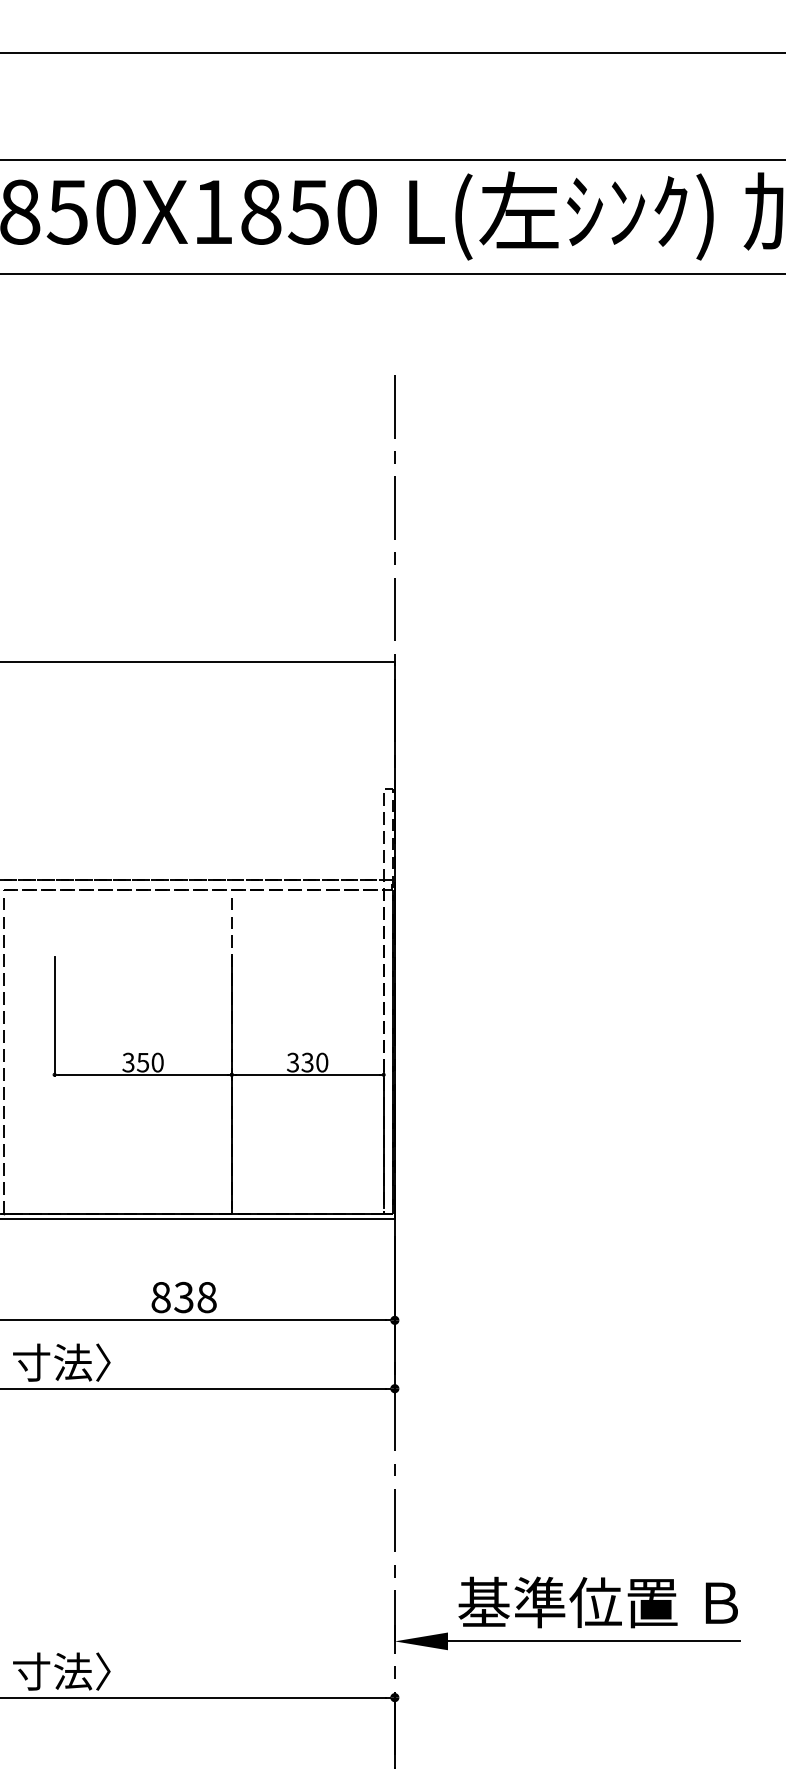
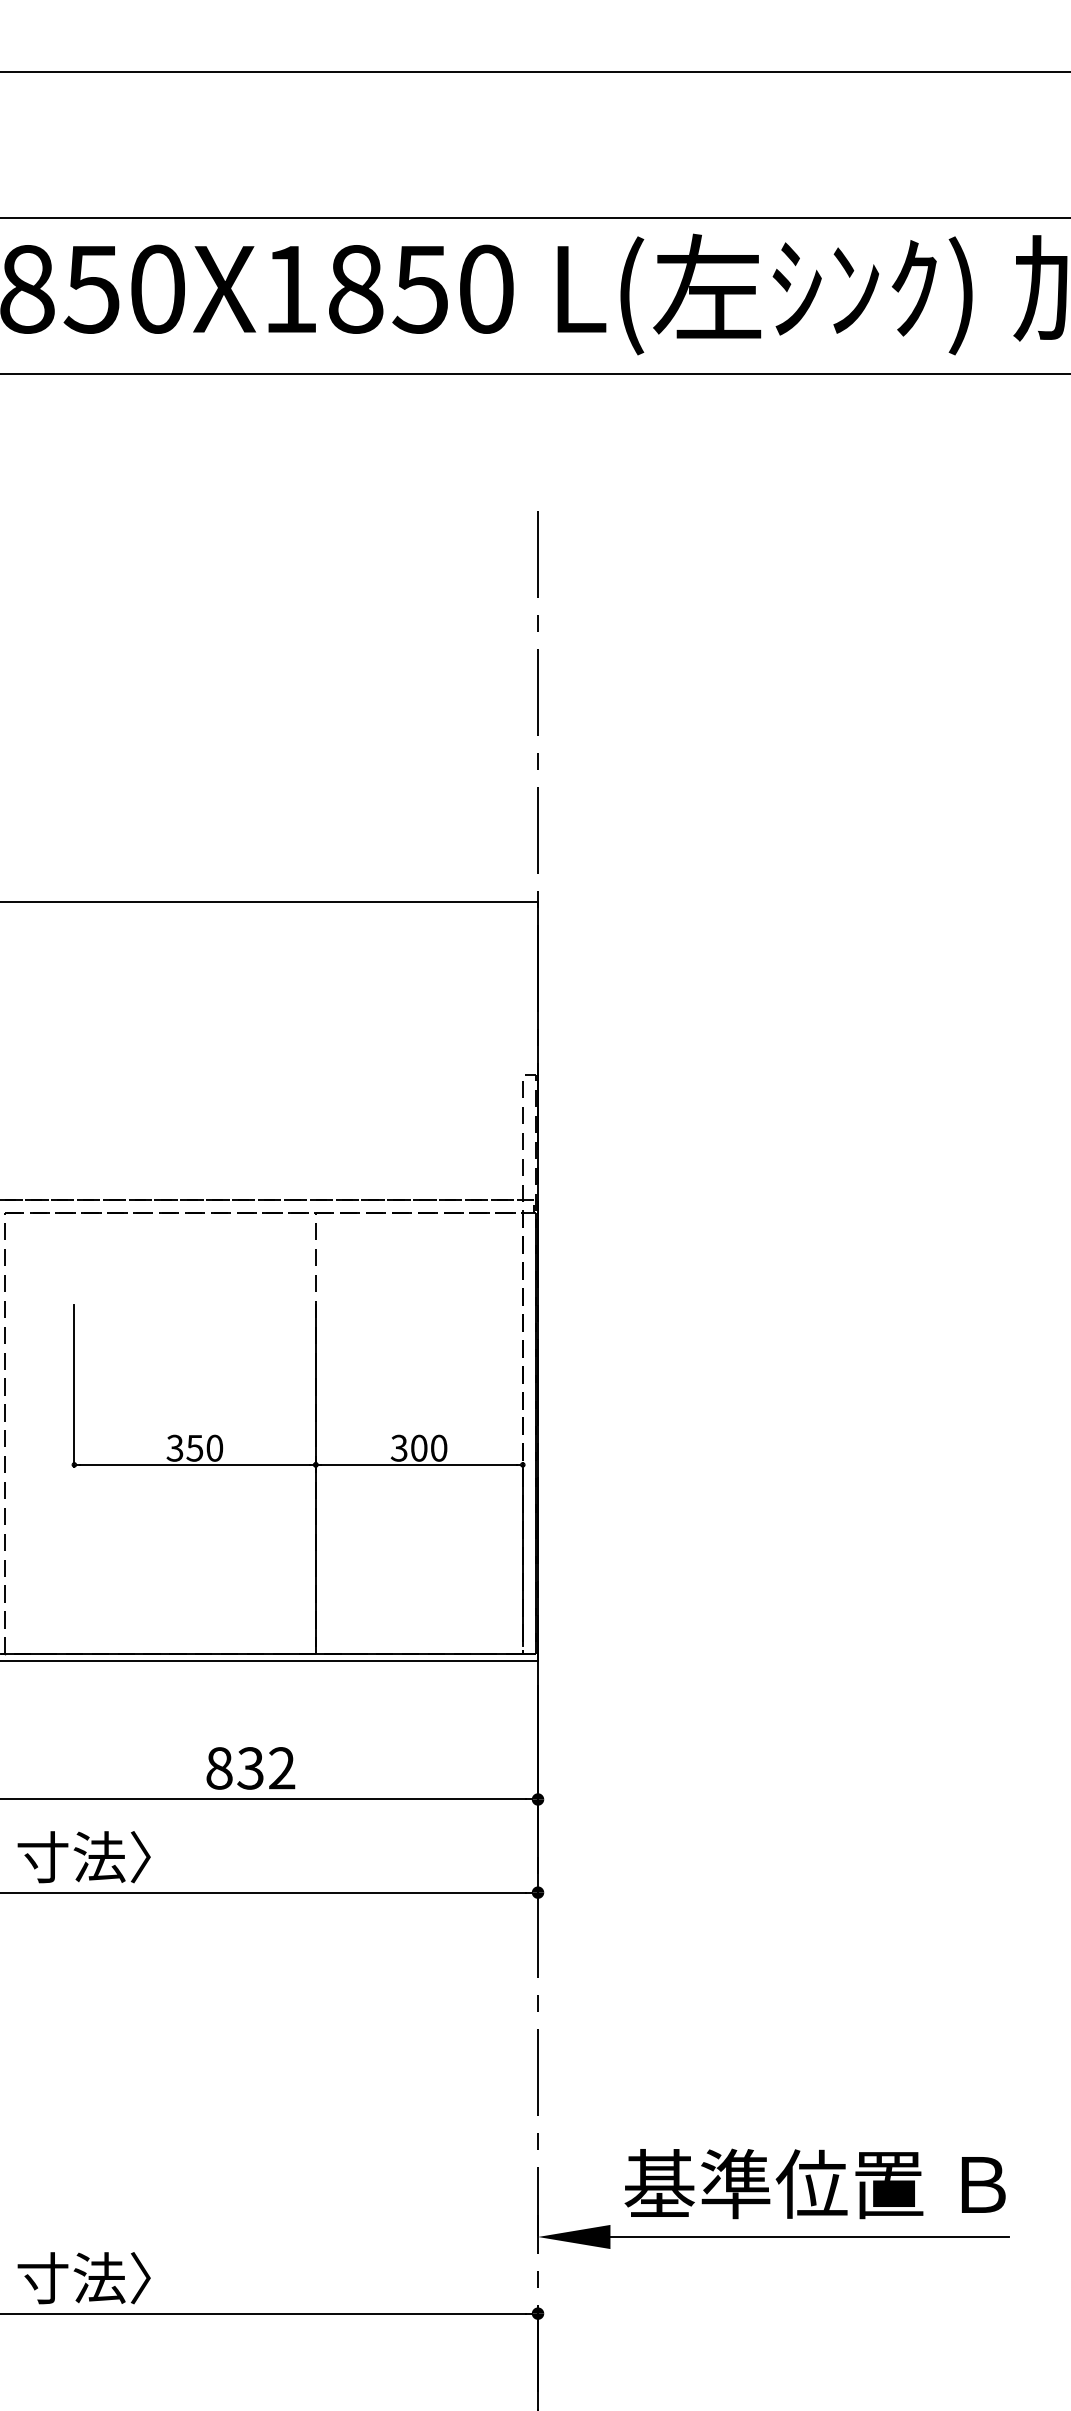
text: (307, 1062) -> (418, 1448), 330 -> 300
text: (206, 1297) -> (281, 1768), 838 -> 832

